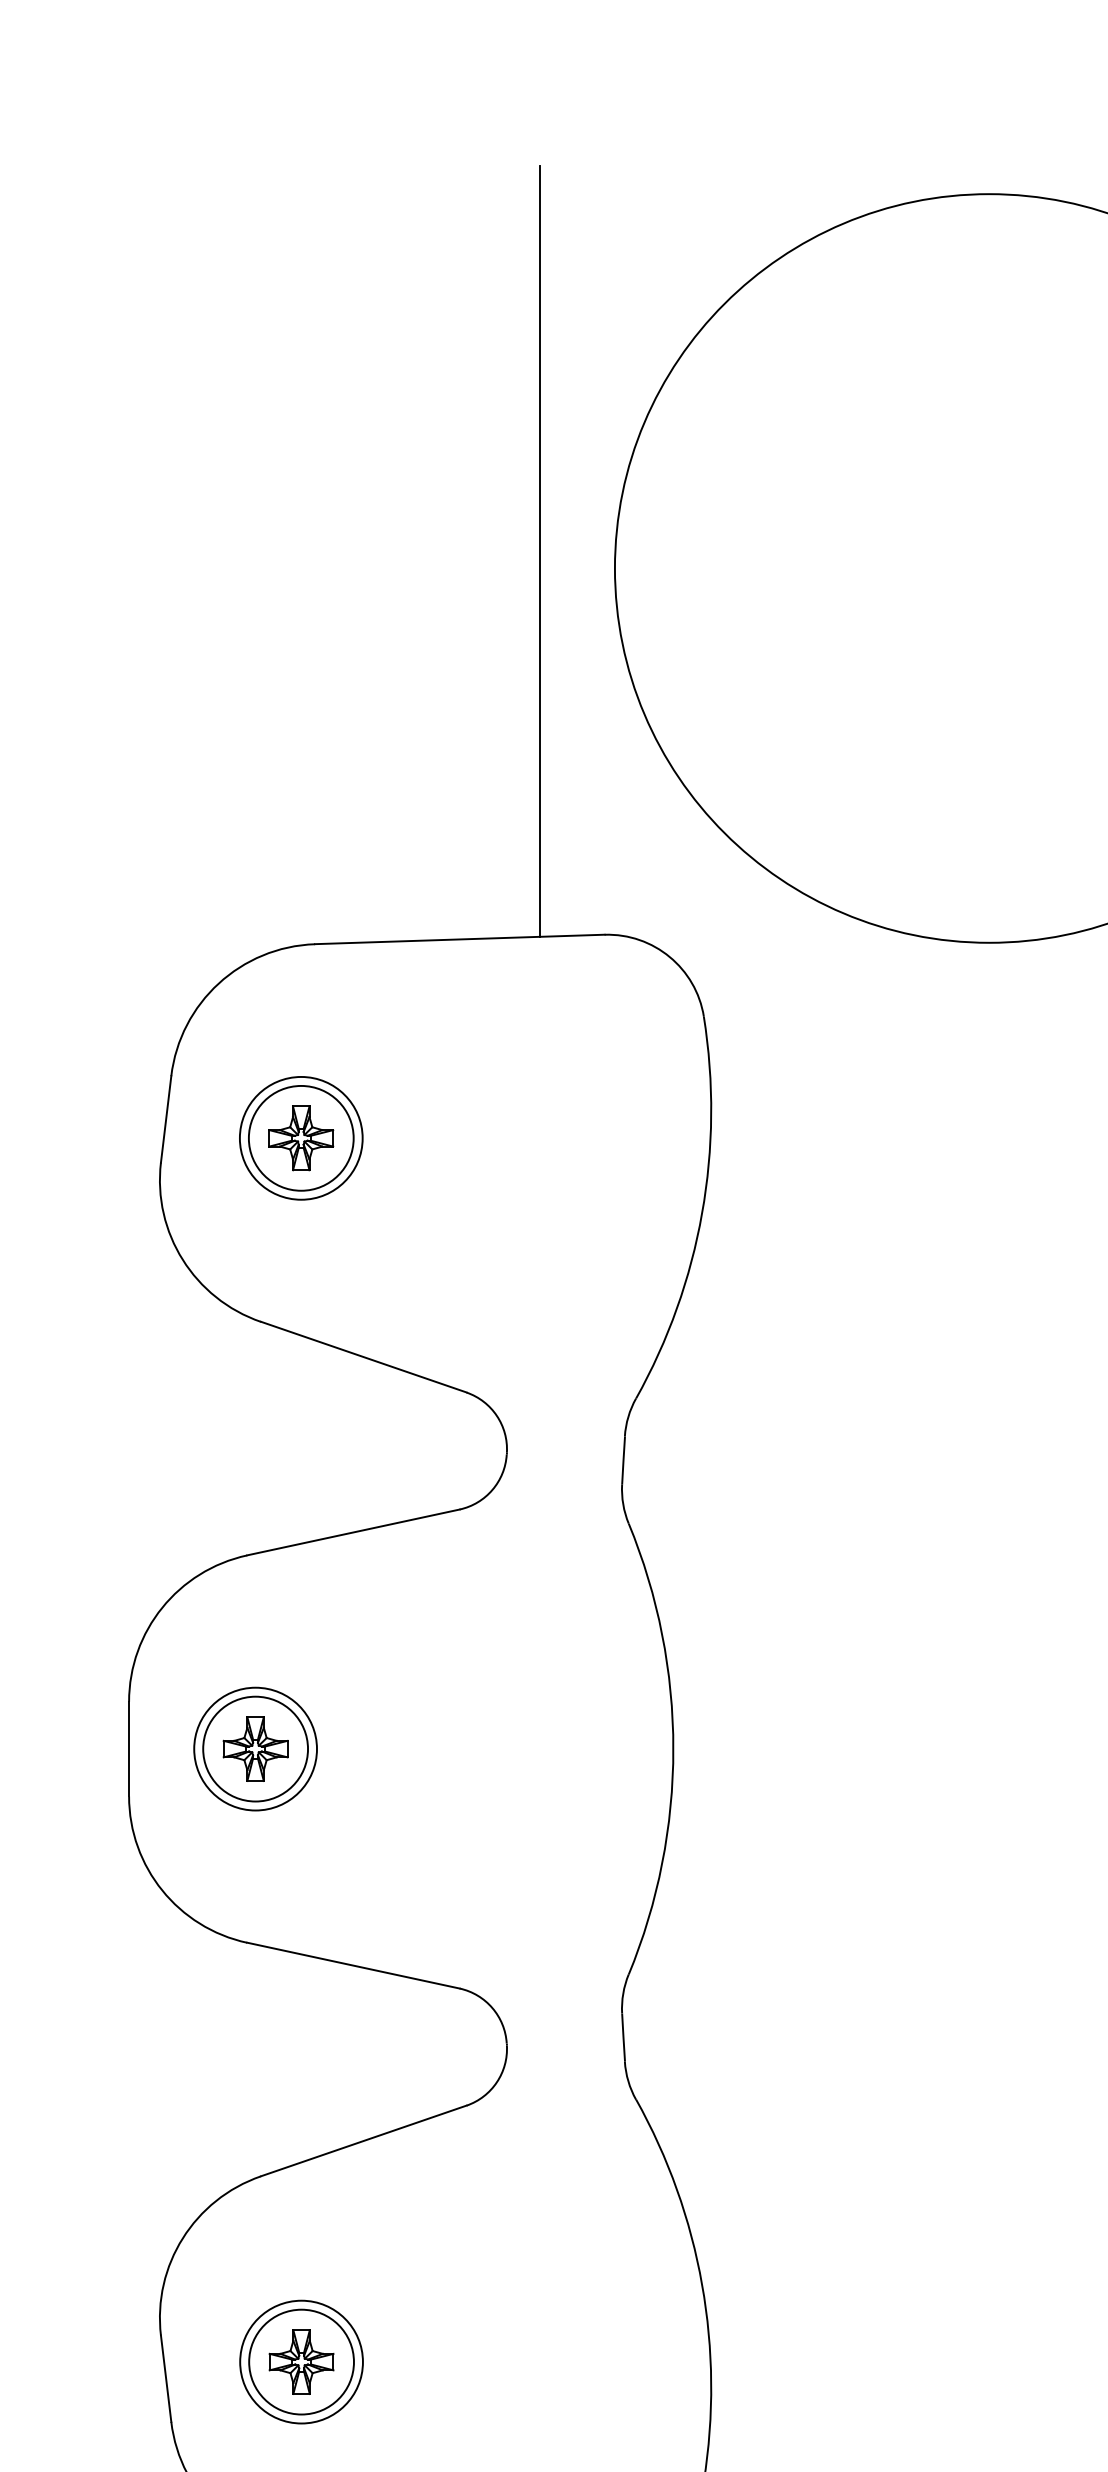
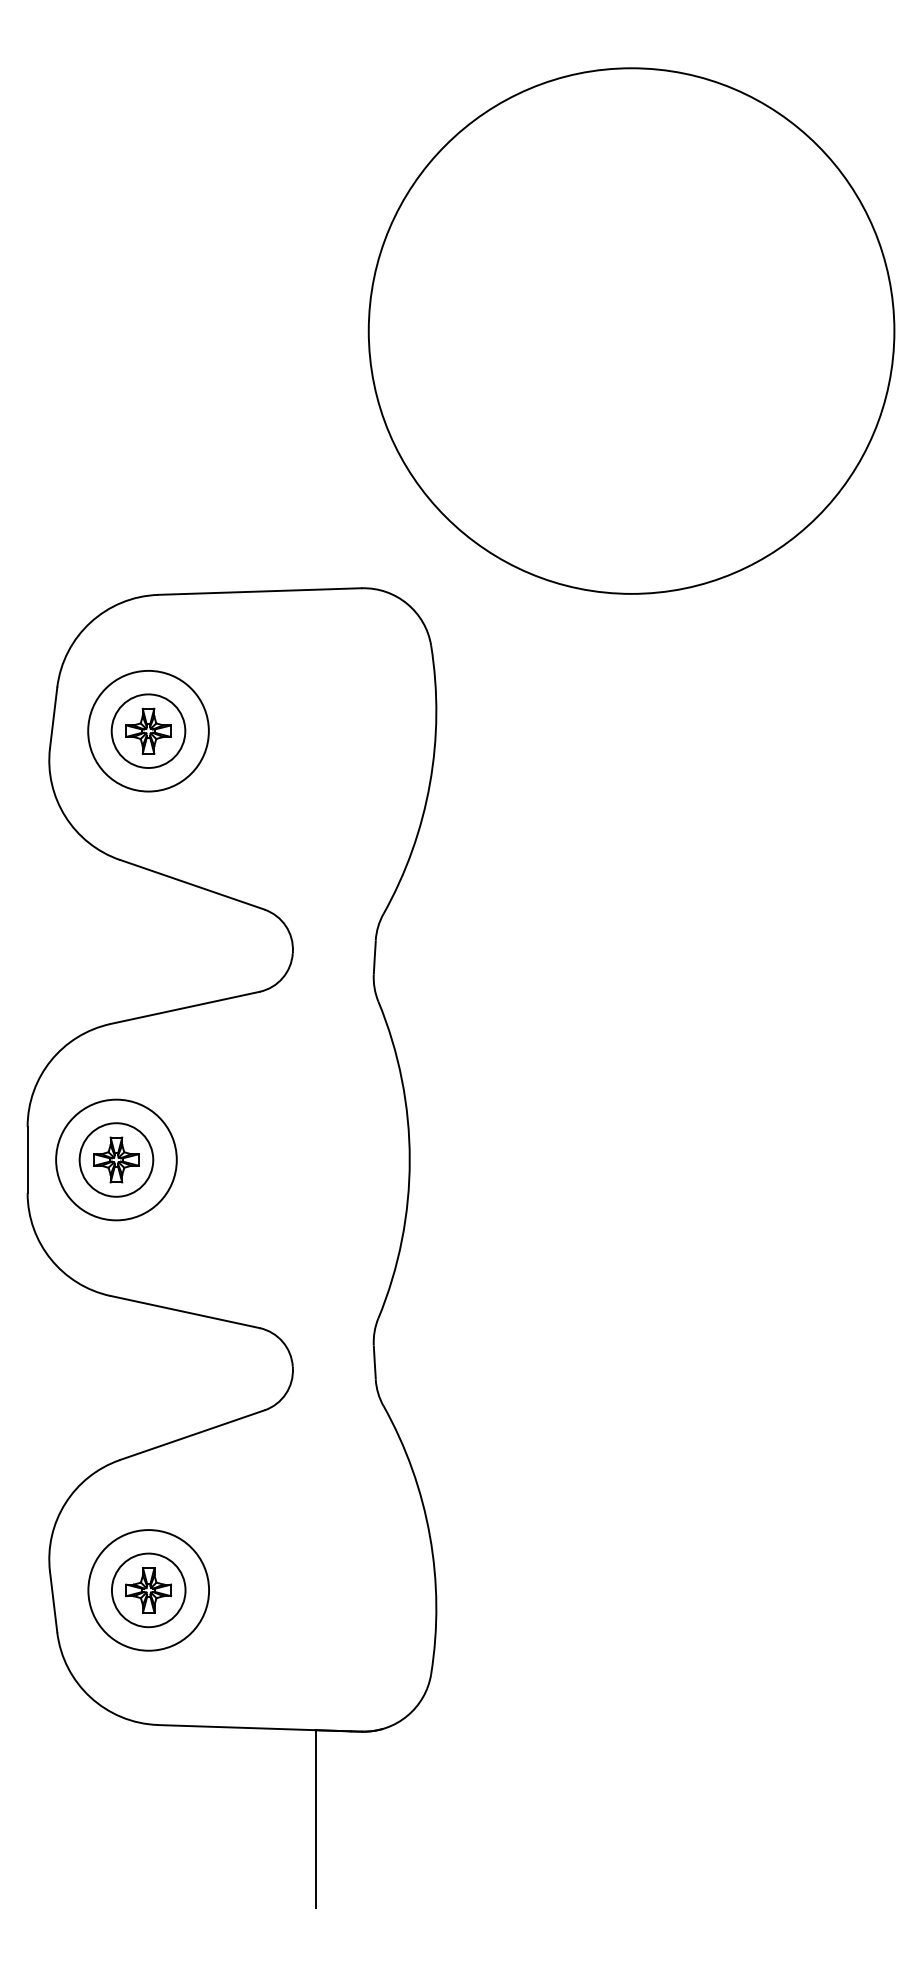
line: (540, 550) -> (316, 318), removed
circle: (301, 1138) -> (148, 731), size x1.4
circle: (255, 1748) -> (116, 1159), size x1.4
circle: (301, 2362) -> (148, 1590), size x1.4

